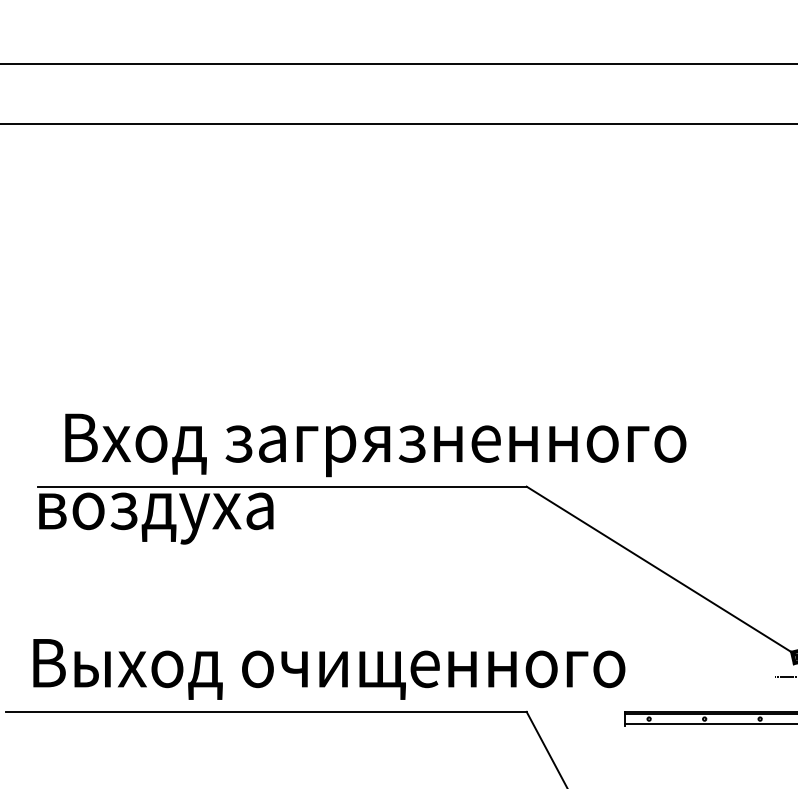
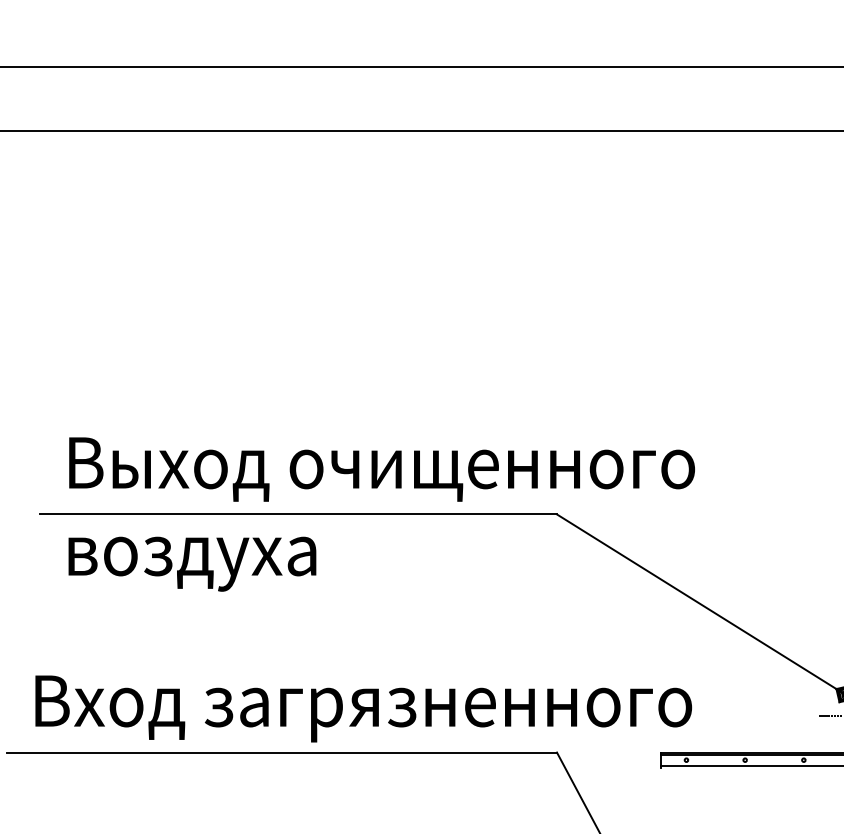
text: (393, 450) -> (416, 476), Вход загрязненного -> Выход очищенного
text: (156, 517) -> (192, 563), moved
text: (362, 675) -> (383, 714), Выход очищенного -> Вход загрязненного

